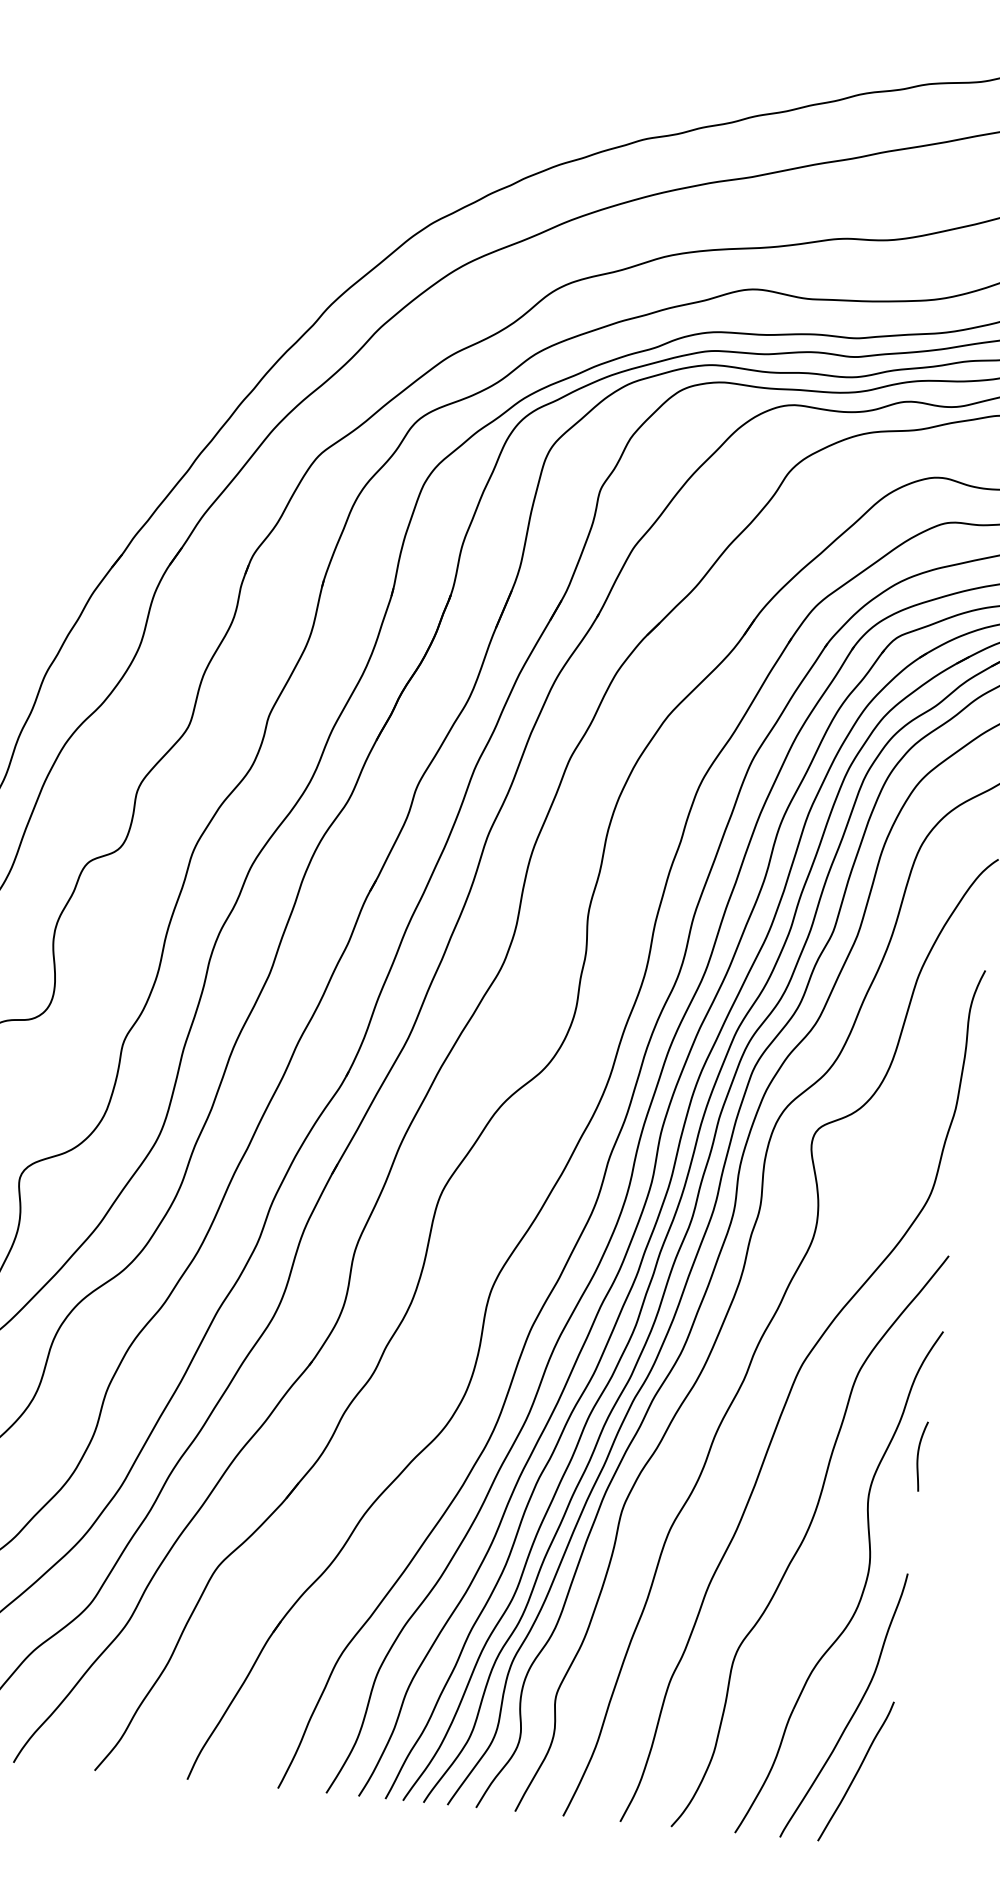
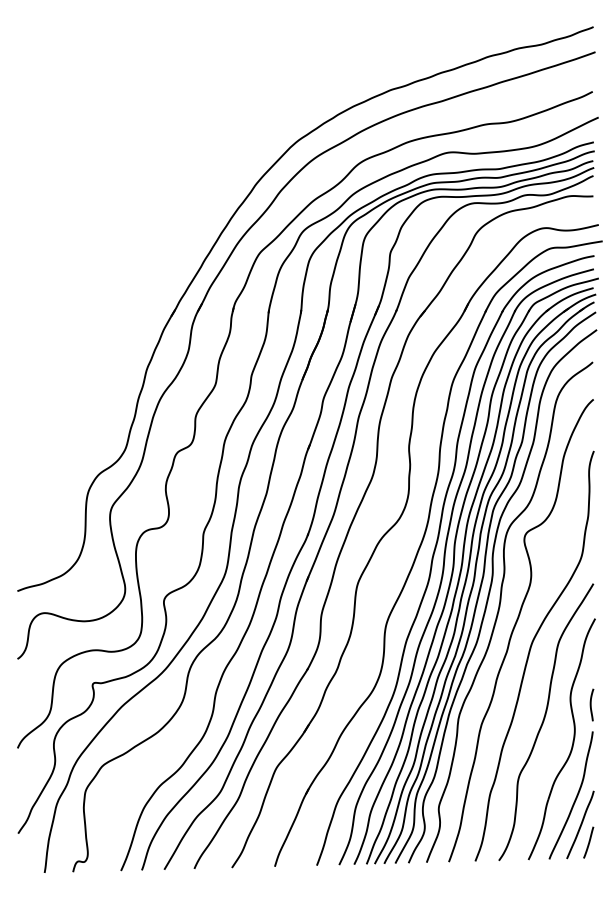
curve: (919, 1455) -> (591, 704), moved
line: (868, 1811) -> (588, 842), added

